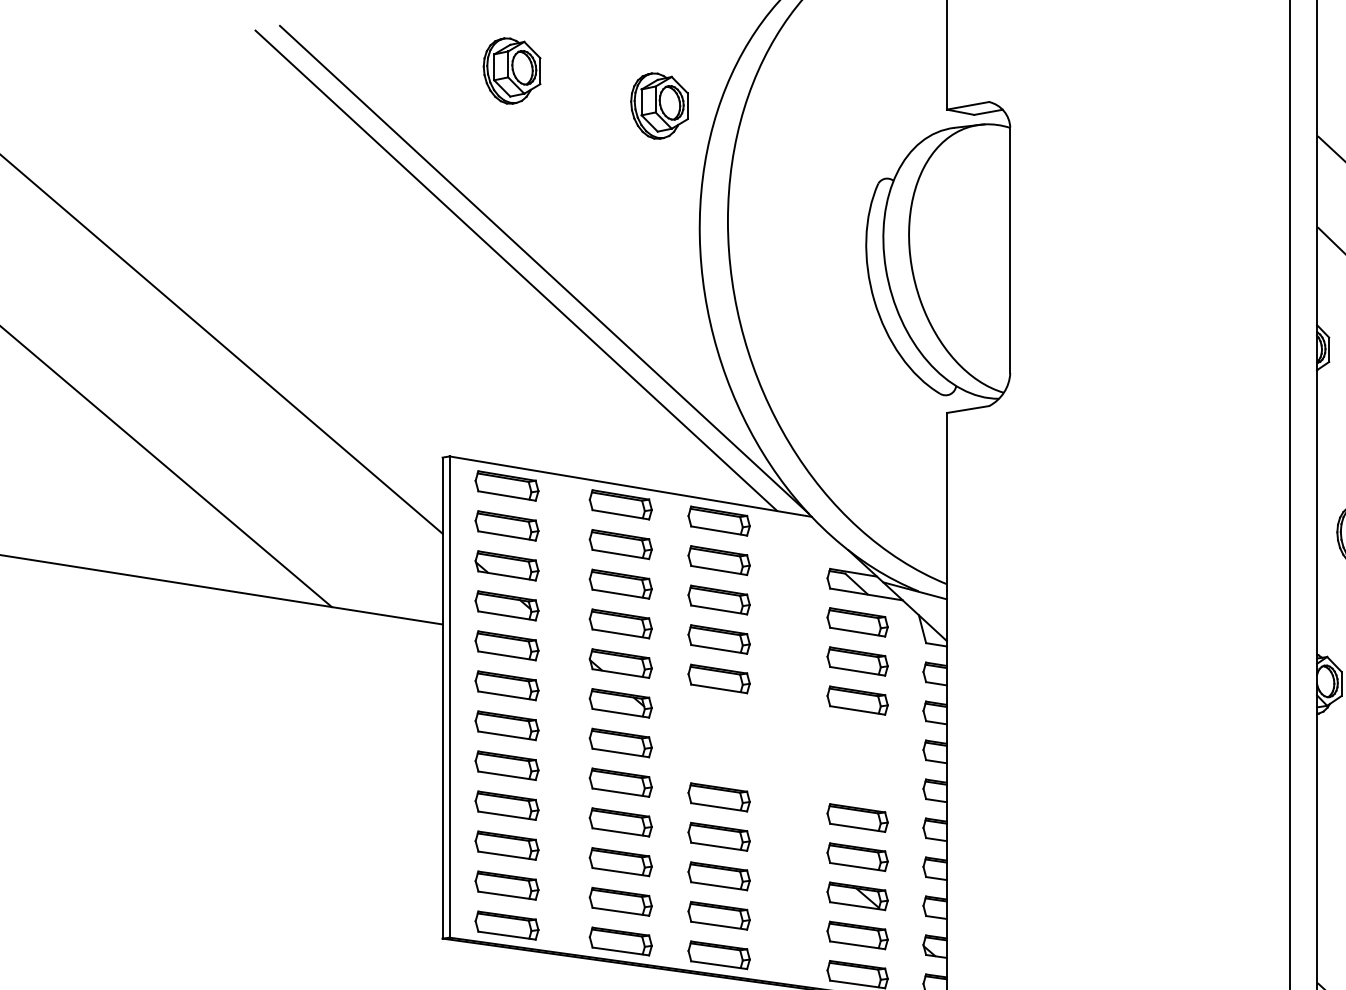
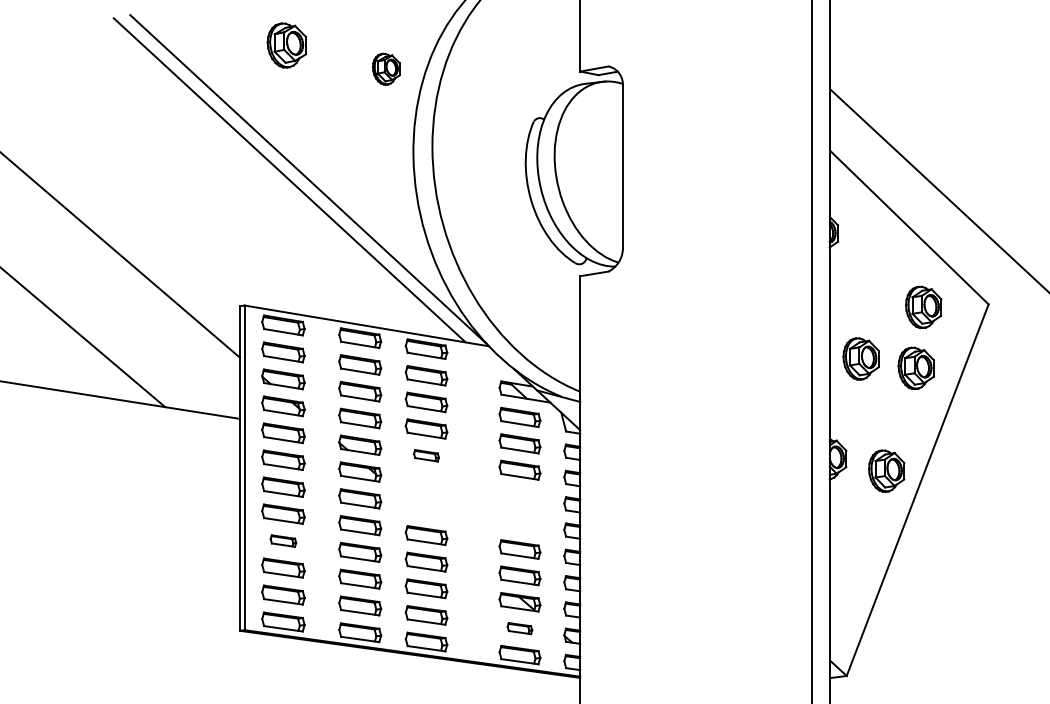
part: (659, 106) -> (386, 69), size x0.7
part: (719, 678) -> (426, 455), size x0.6
part: (507, 804) -> (283, 540), size x0.6
part: (856, 935) -> (519, 628), size x0.6

